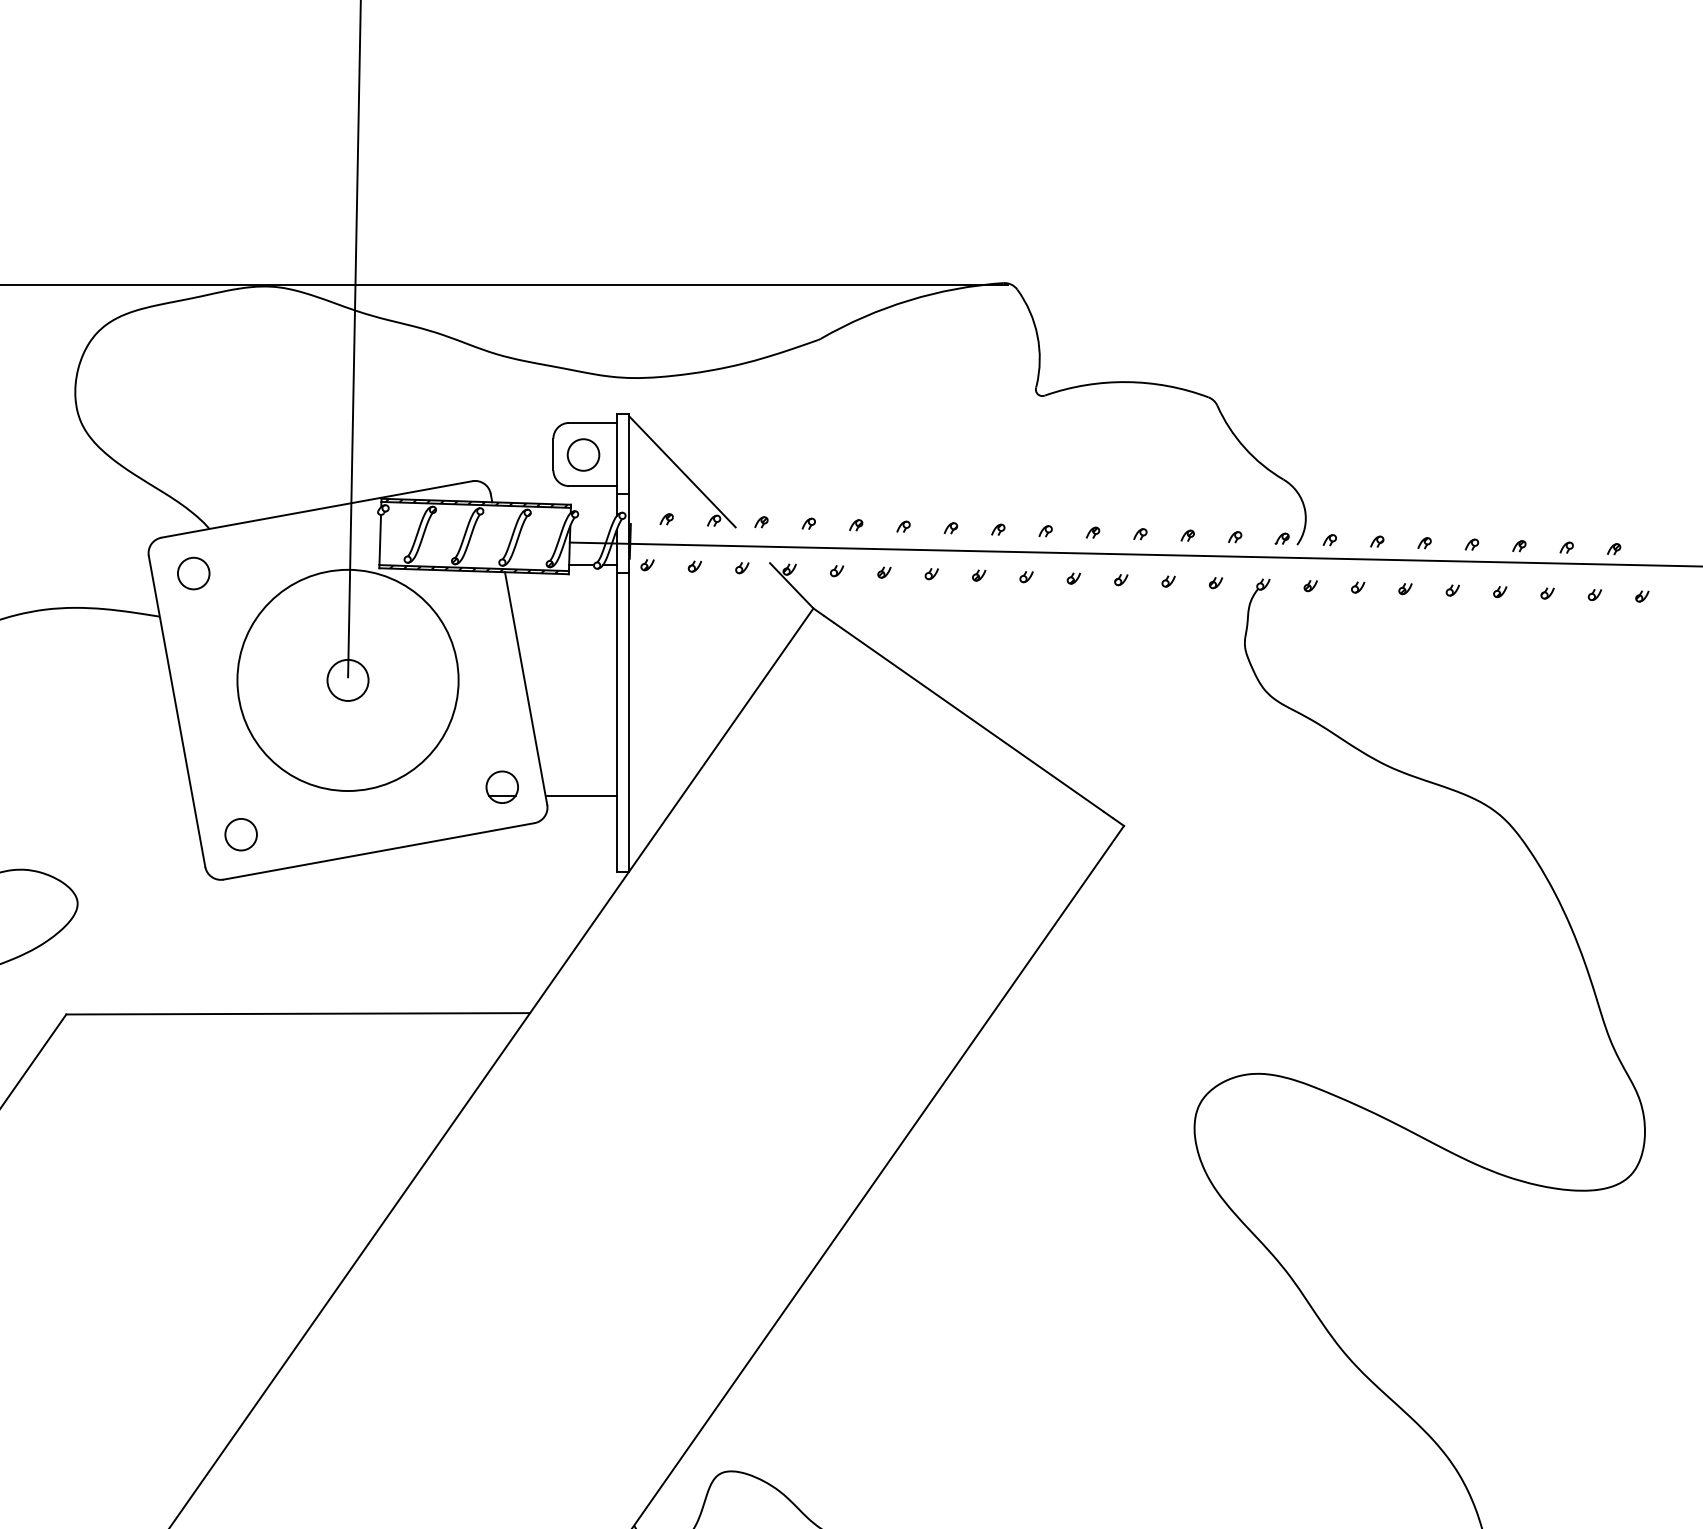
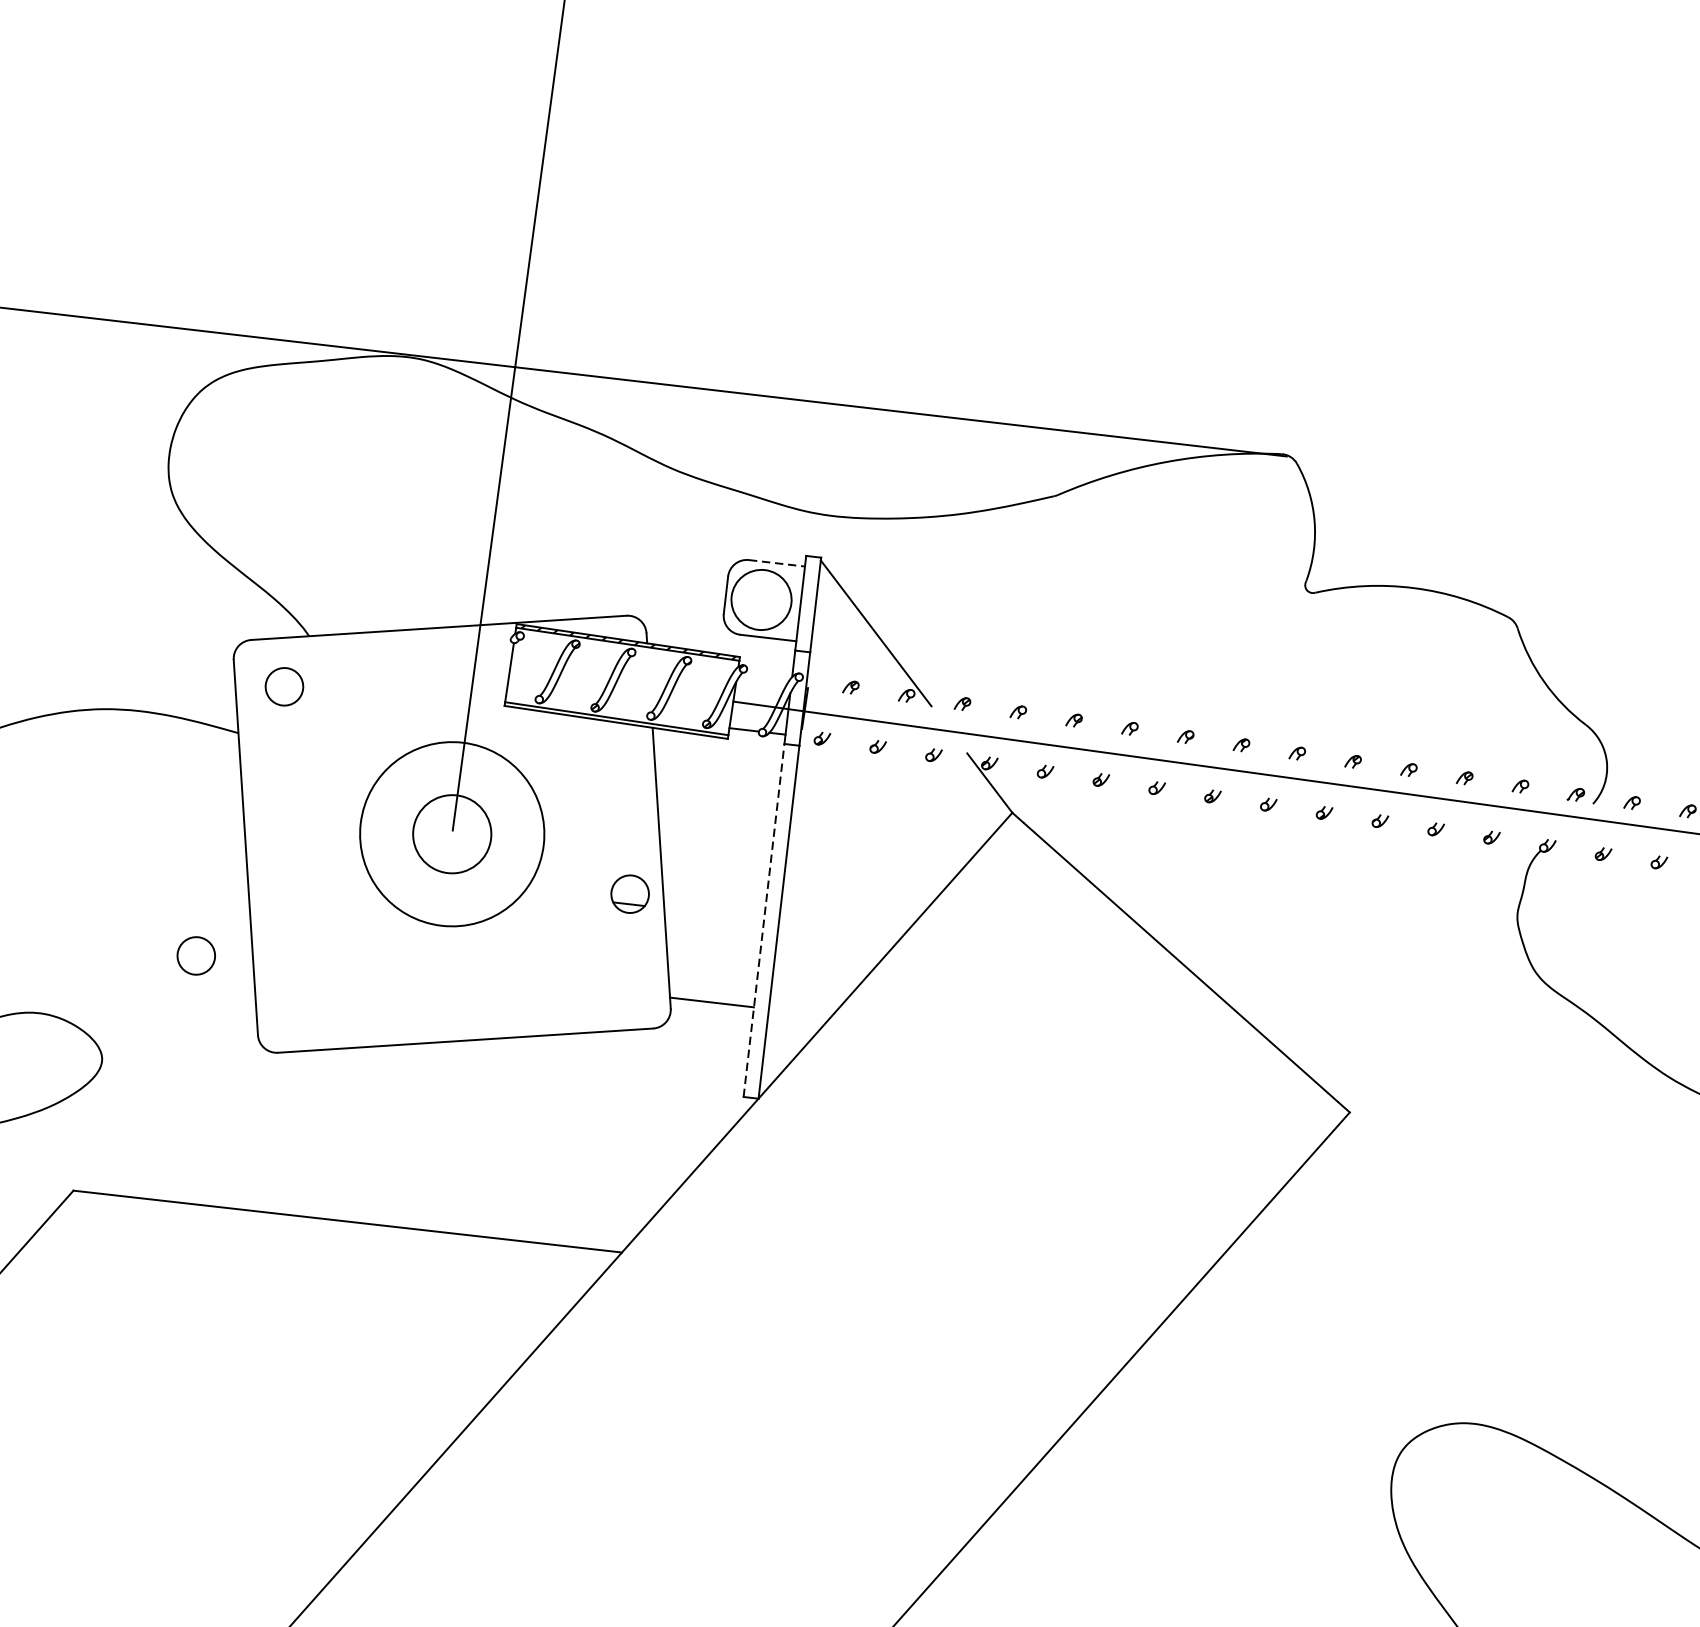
line: (592, 422) -> (776, 562), solid -> dashed
circle: (583, 454) -> (761, 599), size x1.6
hatch: (468, 569) -> (609, 719), removed
circle: (347, 679) -> (451, 833), size x1.6
circle: (347, 680) -> (451, 834), size x0.7
line: (616, 721) -> (764, 919), solid -> dashed
part: (501, 786) -> (629, 893), moved
circle: (240, 834) -> (195, 955), moved

